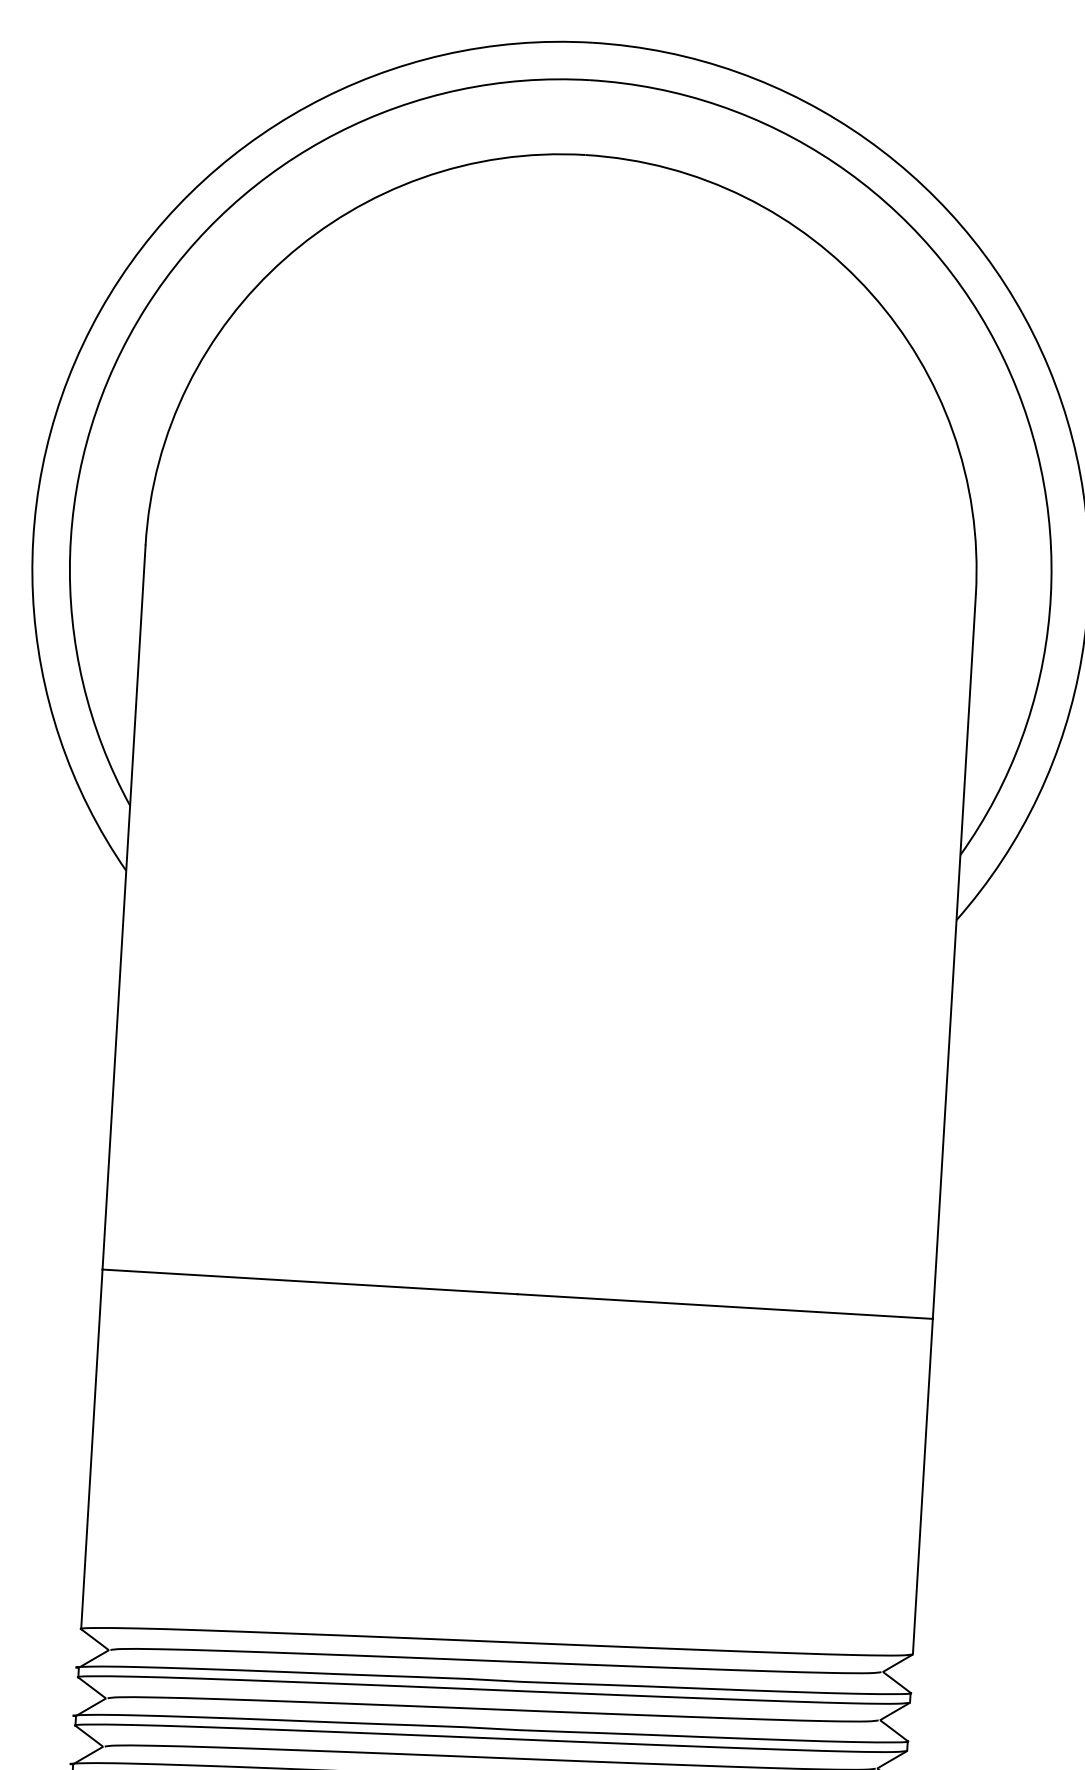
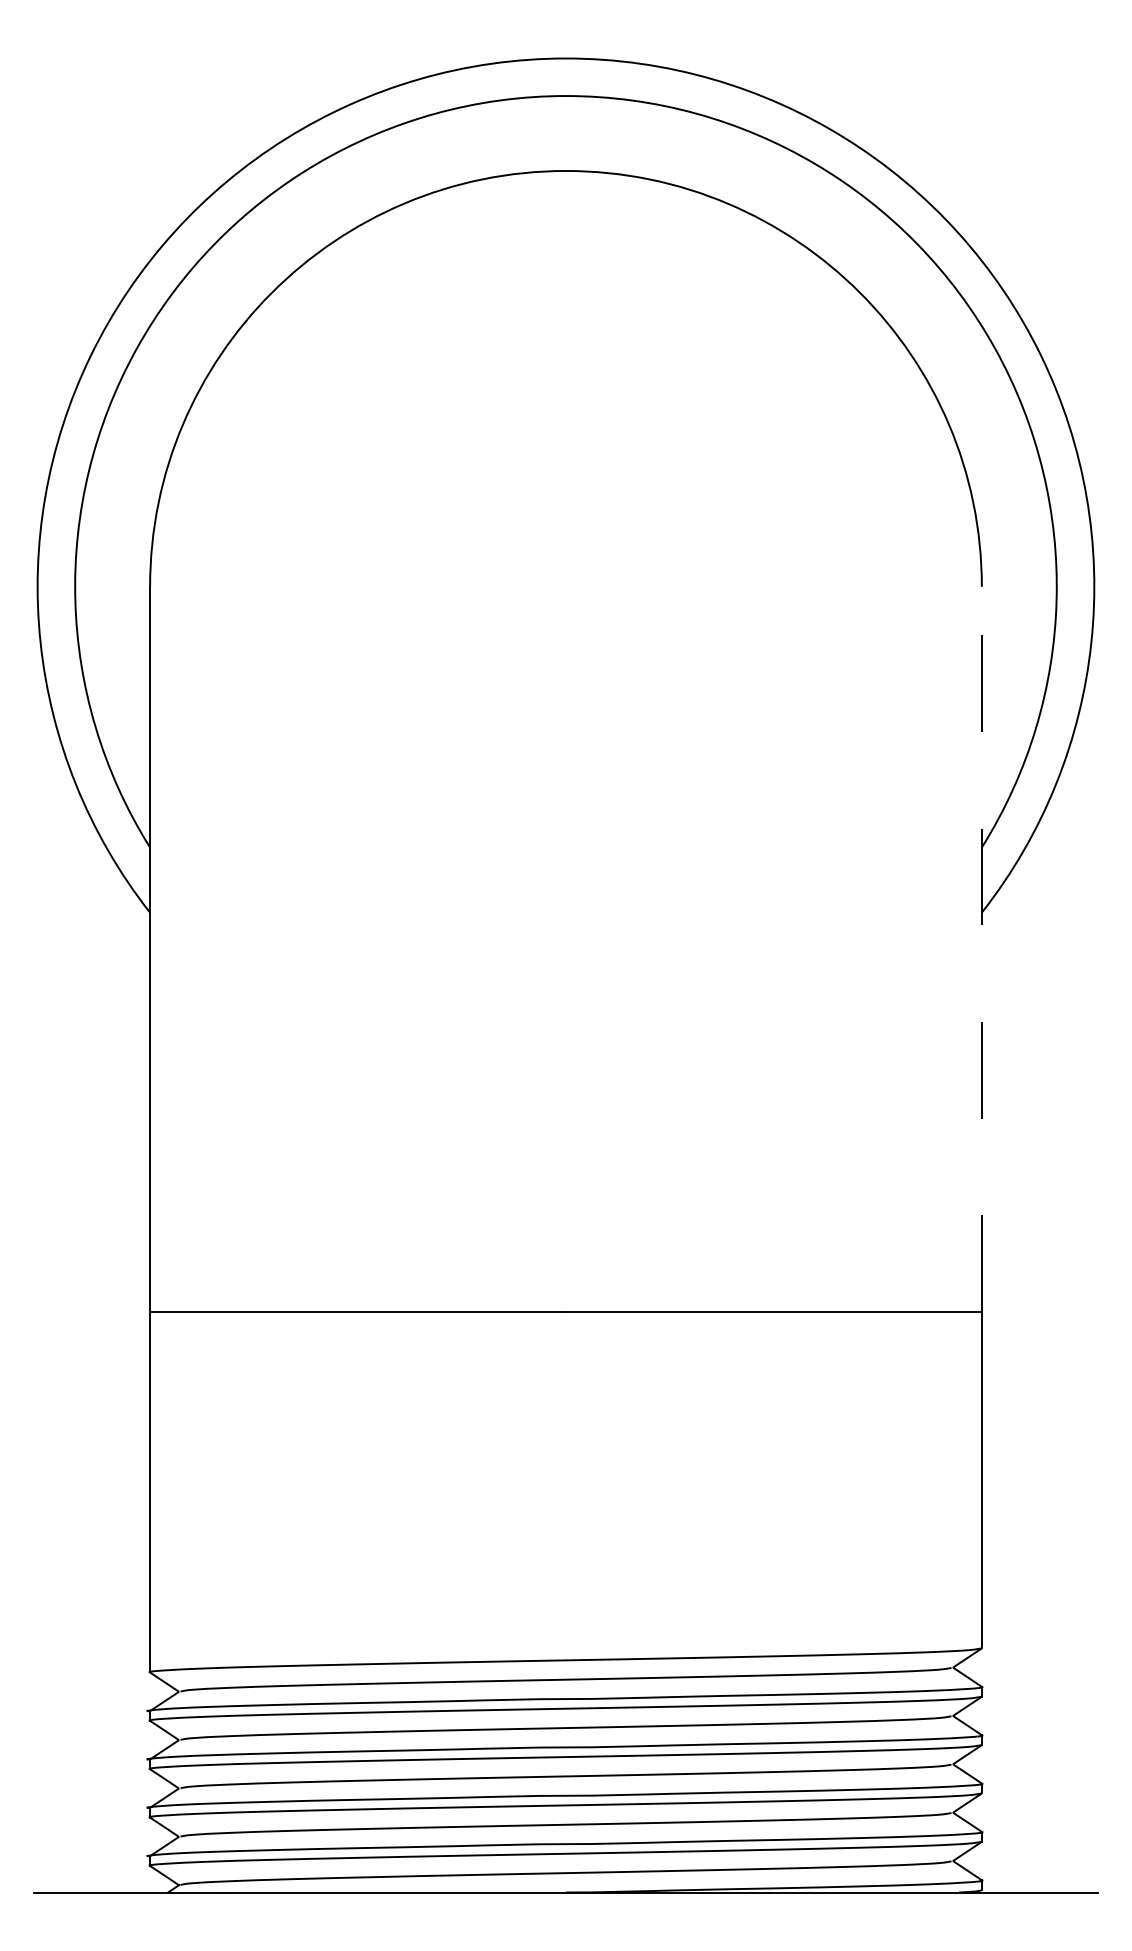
line: (954, 956) -> (981, 949), solid -> dashed

